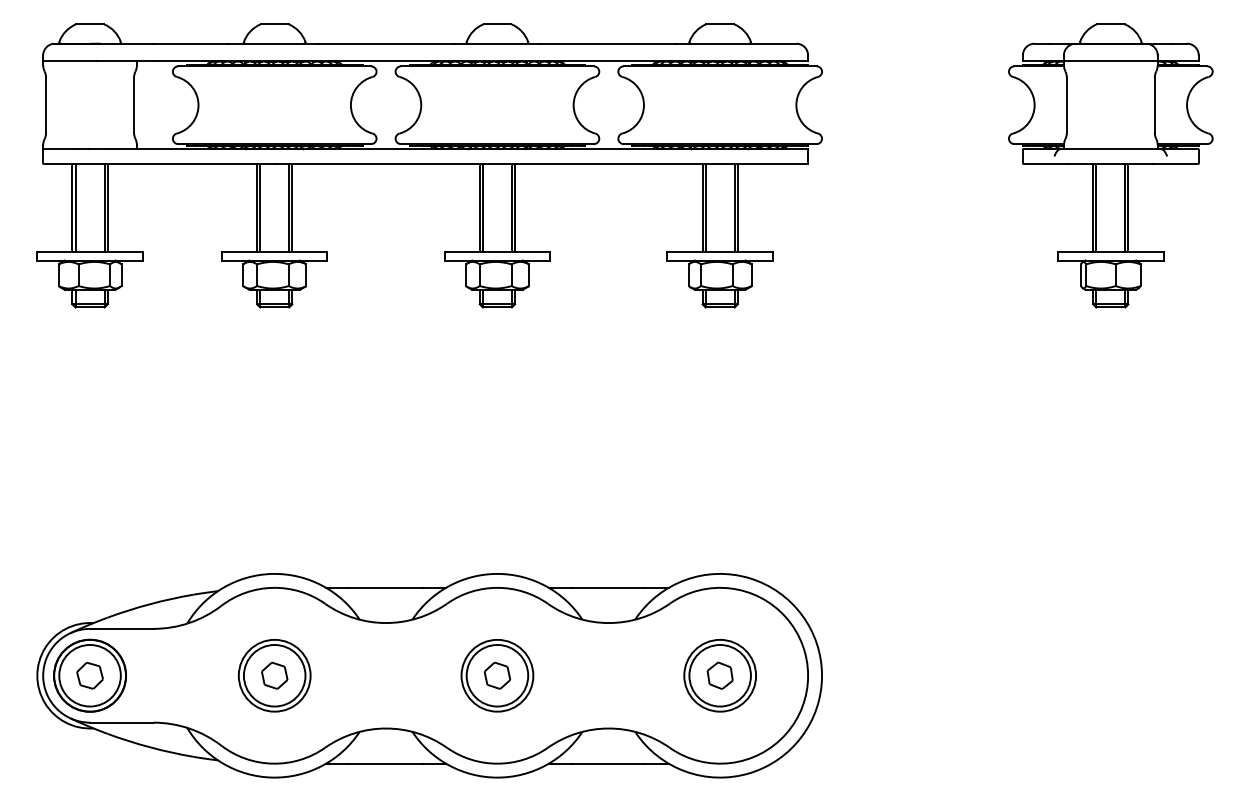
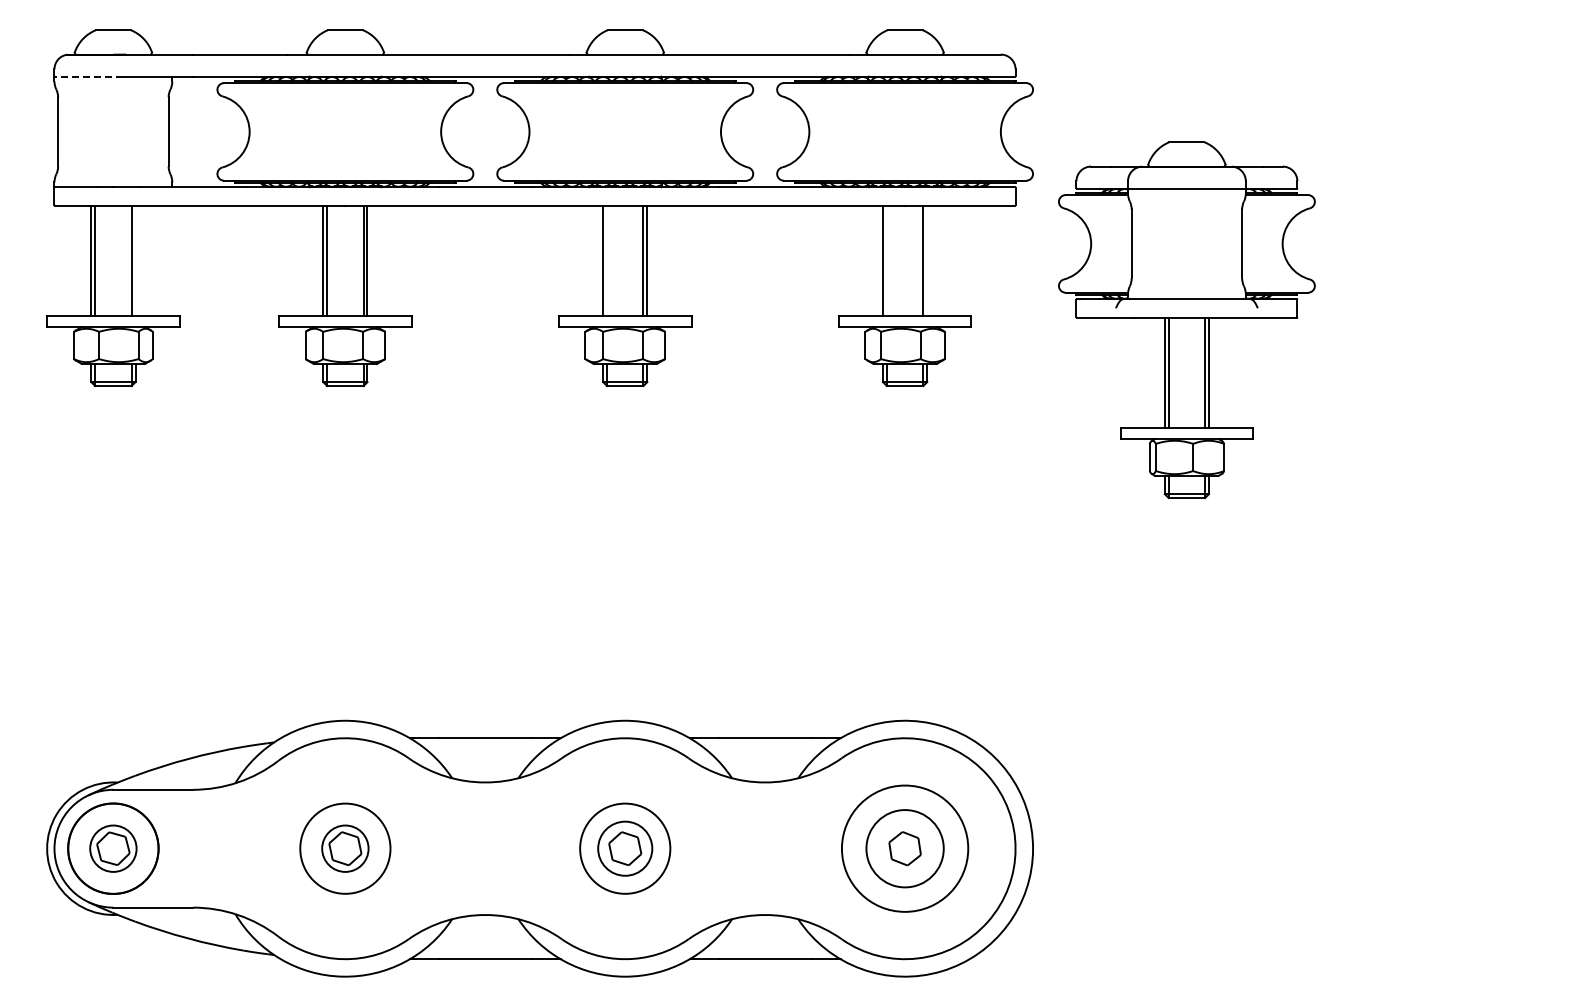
line: (70, 61) -> (88, 76), solid -> dashed
part: (1110, 166) -> (1186, 320), moved
line: (107, 207) -> (135, 260), removed
line: (483, 207) -> (607, 260), removed
line: (705, 207) -> (886, 260), removed
line: (738, 207) -> (927, 260), removed
circle: (90, 675) -> (113, 848), size x0.6
circle: (274, 675) -> (345, 848), size x0.6
circle: (496, 675) -> (624, 848), size x0.7
circle: (720, 675) -> (905, 848), size x1.4

